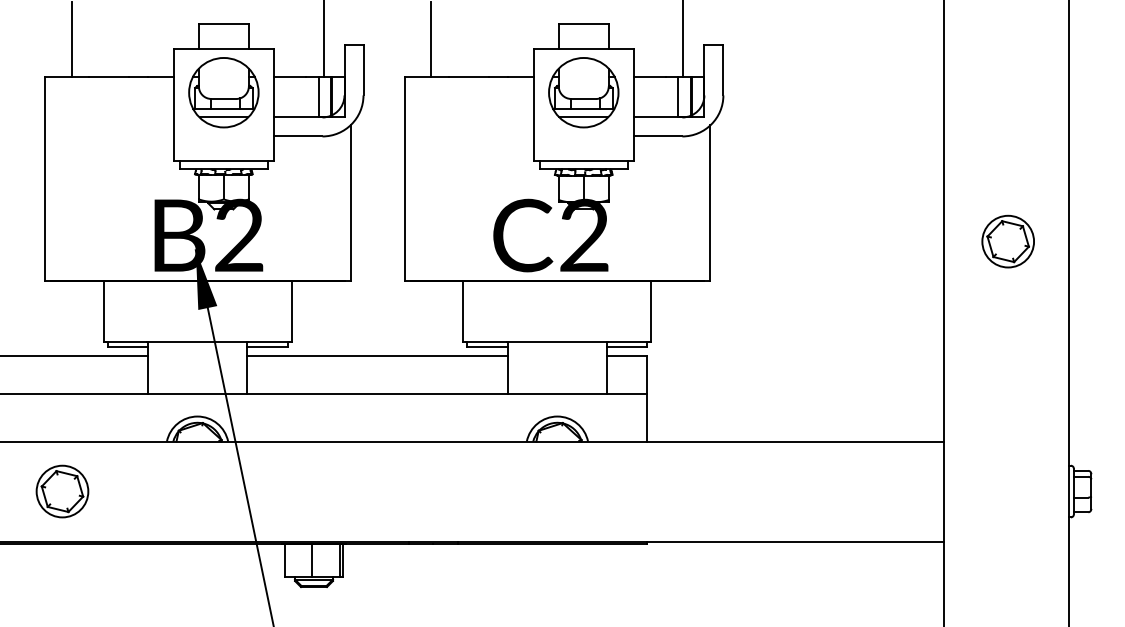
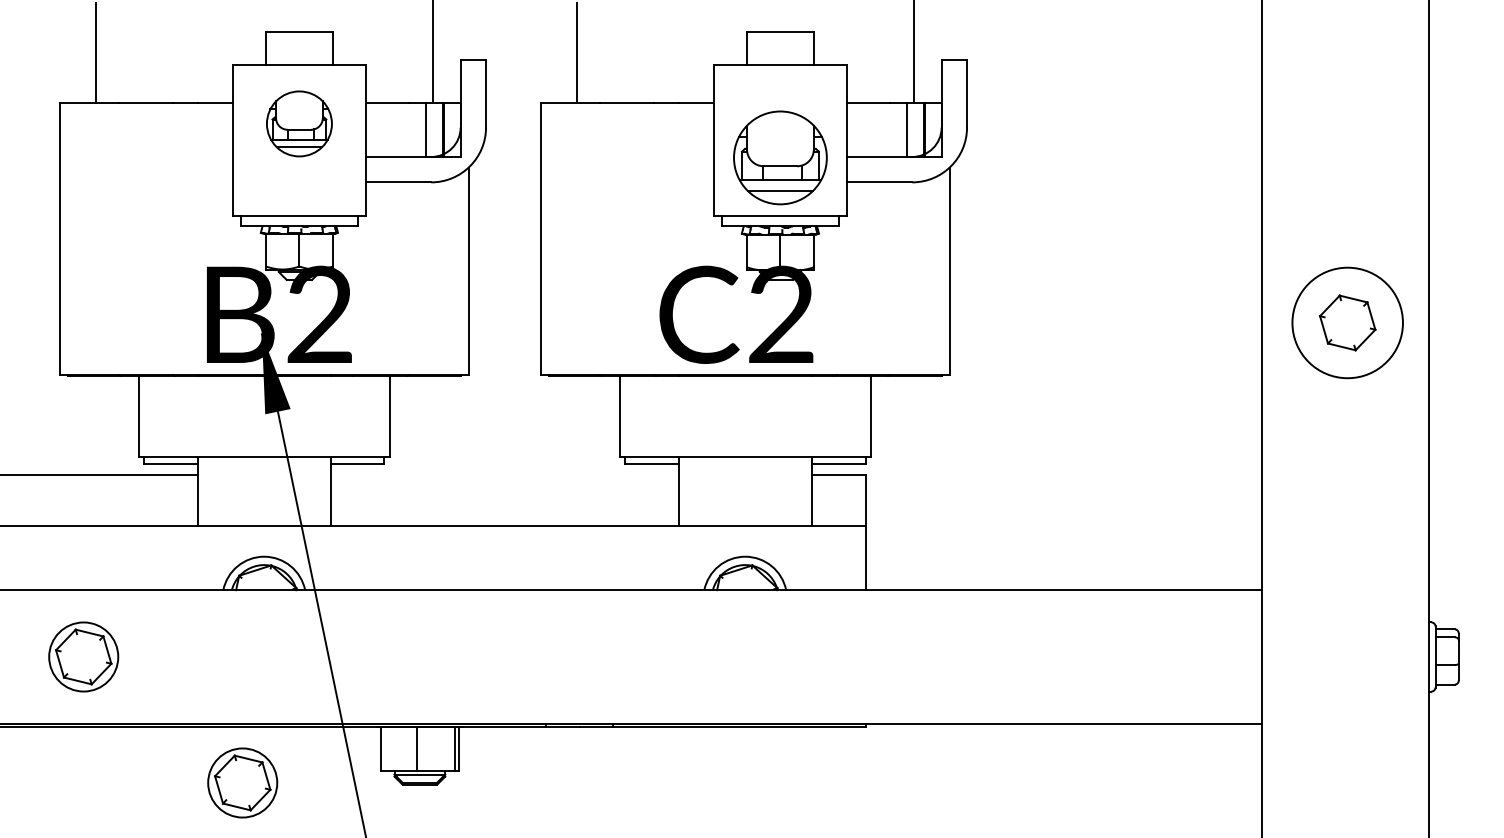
part: (223, 92) -> (299, 123), size x0.7
part: (583, 92) -> (780, 157), moved
circle: (1008, 241) -> (1347, 322), size x1.6
line: (377, 355) -> (504, 475), removed
part: (181, 585) -> (242, 782), added

